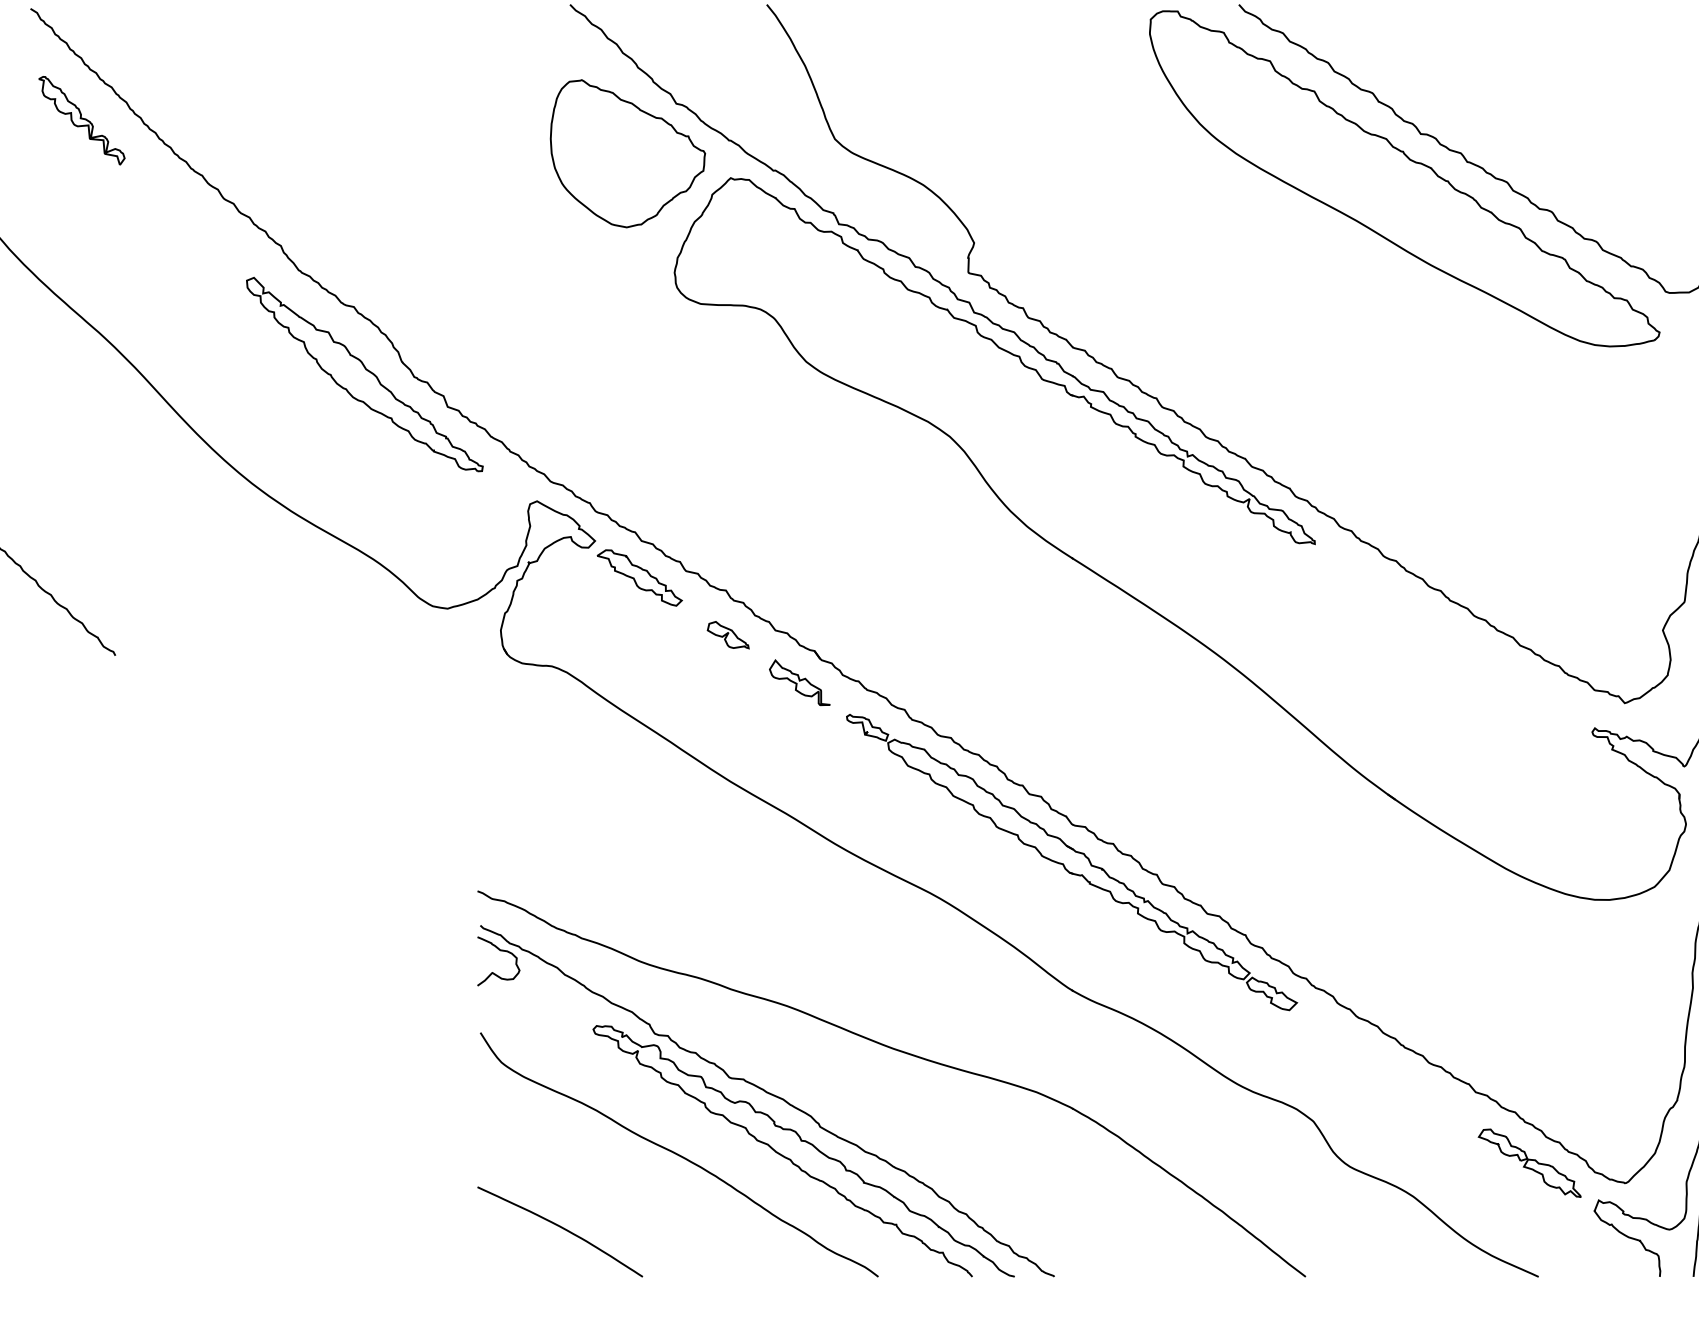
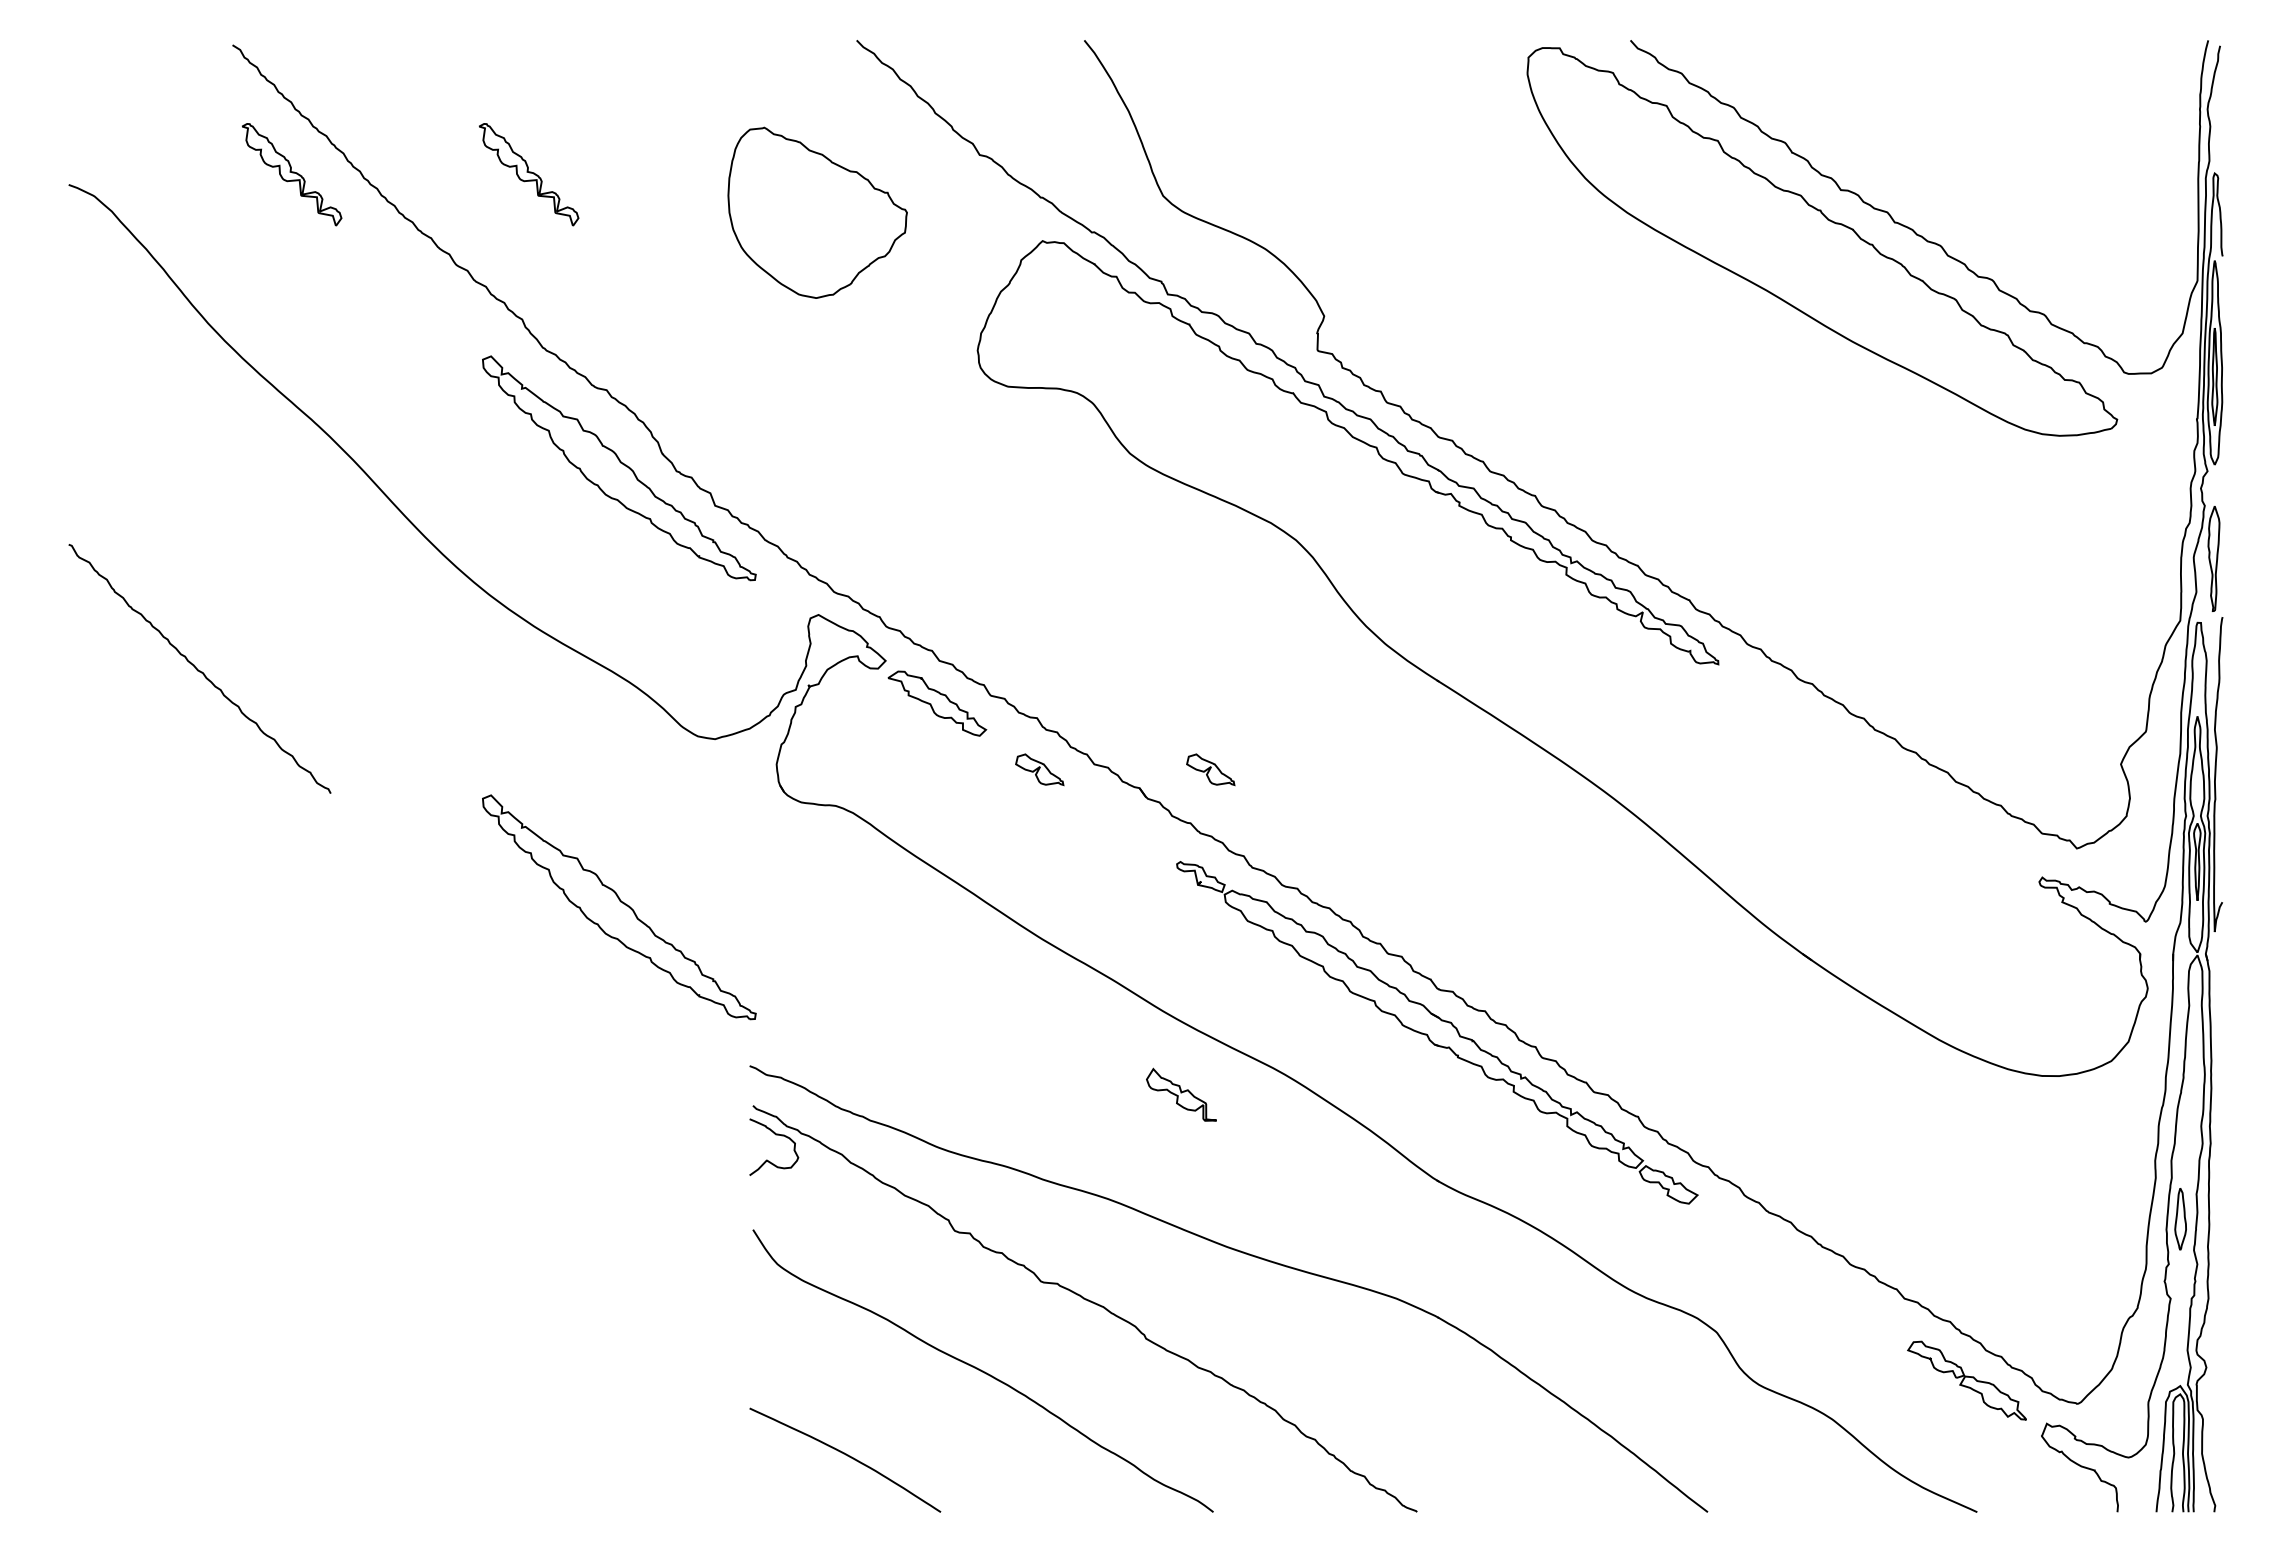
part: (286, 120) -> (528, 174), added
part: (627, 153) -> (817, 212), moved
part: (875, 634) -> (1210, 769), added
part: (799, 682) -> (1181, 1094), moved
part: (365, 754) -> (619, 907), added
curve: (806, 1143) -> (1130, 1357), removed

